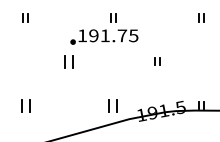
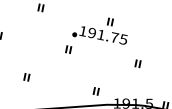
part: (69, 61) -> (68, 49), size x0.62
part: (25, 105) -> (26, 77), size x0.62
part: (113, 105) -> (96, 91), size x0.62

